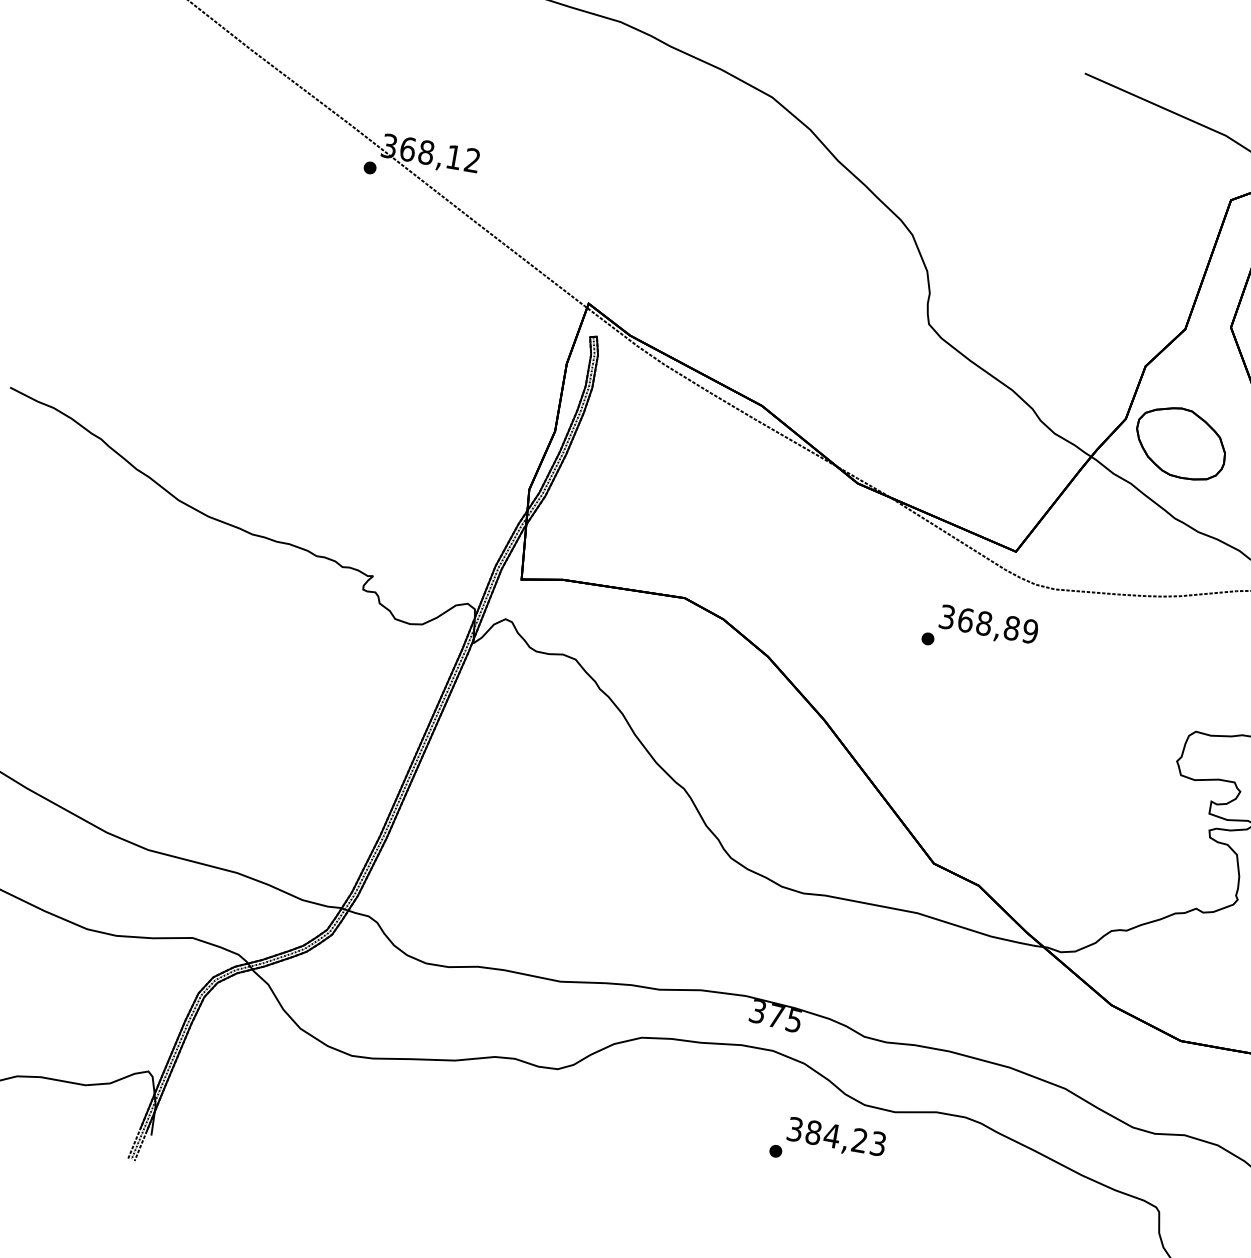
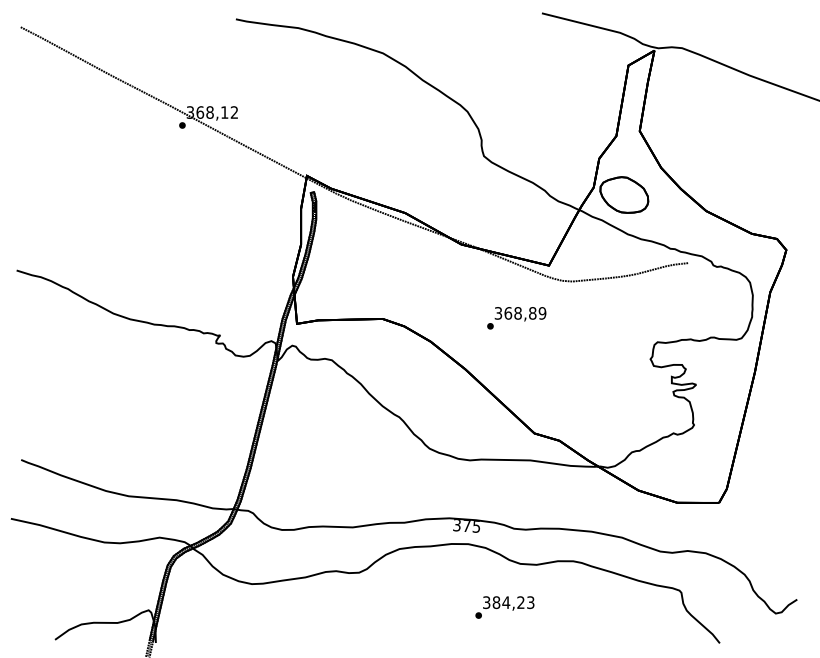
text: (979, 632) -> (516, 318), moved
text: (827, 1144) -> (504, 607), moved

